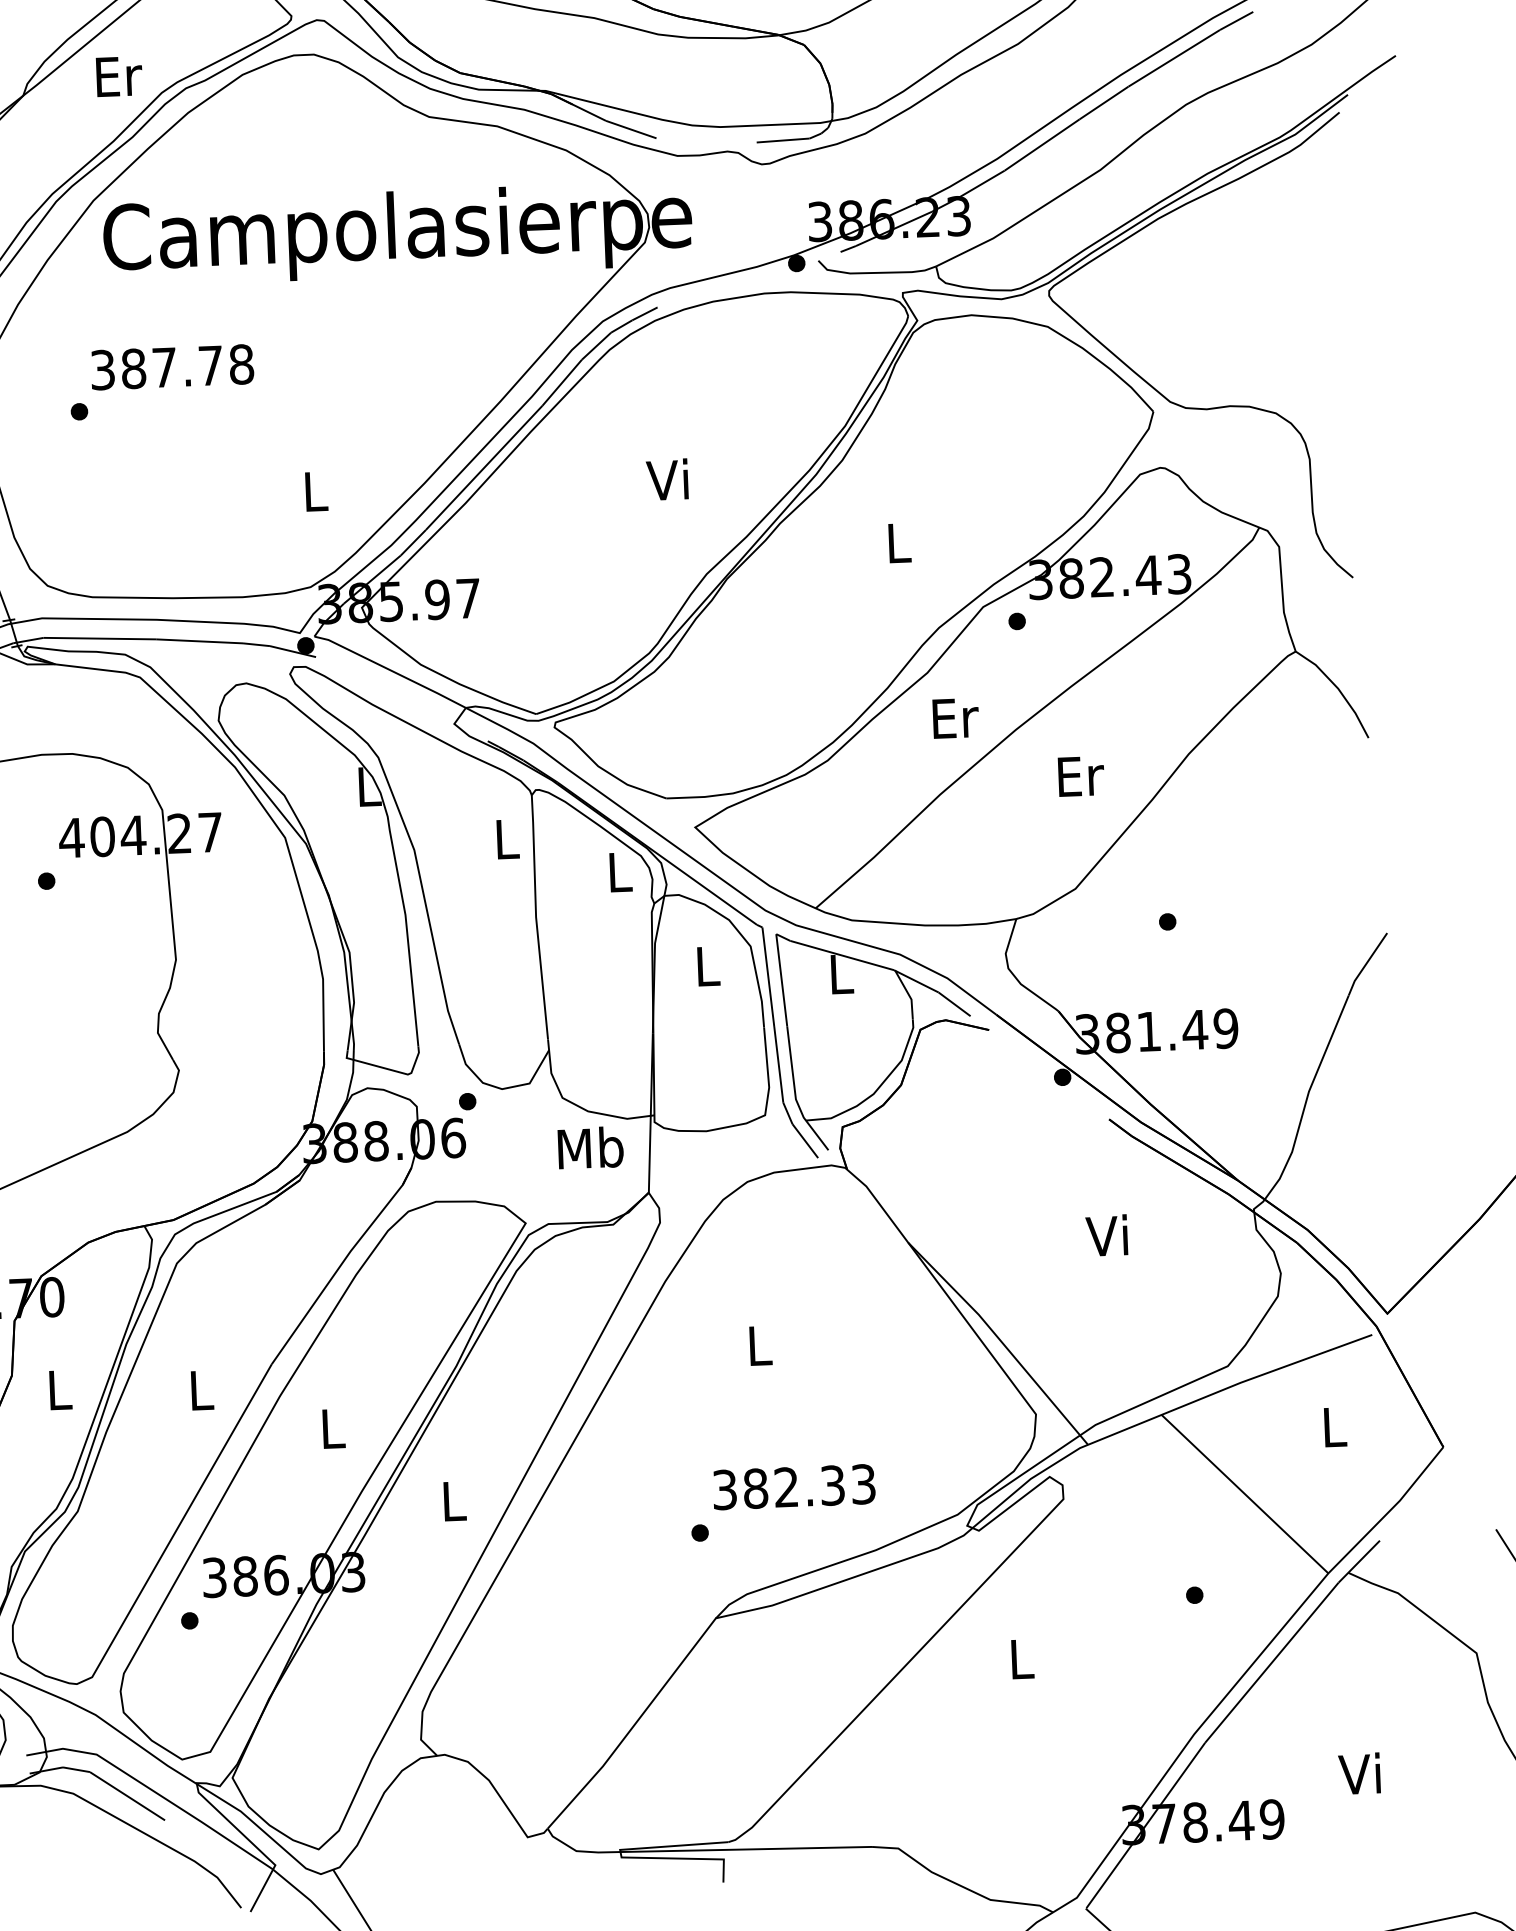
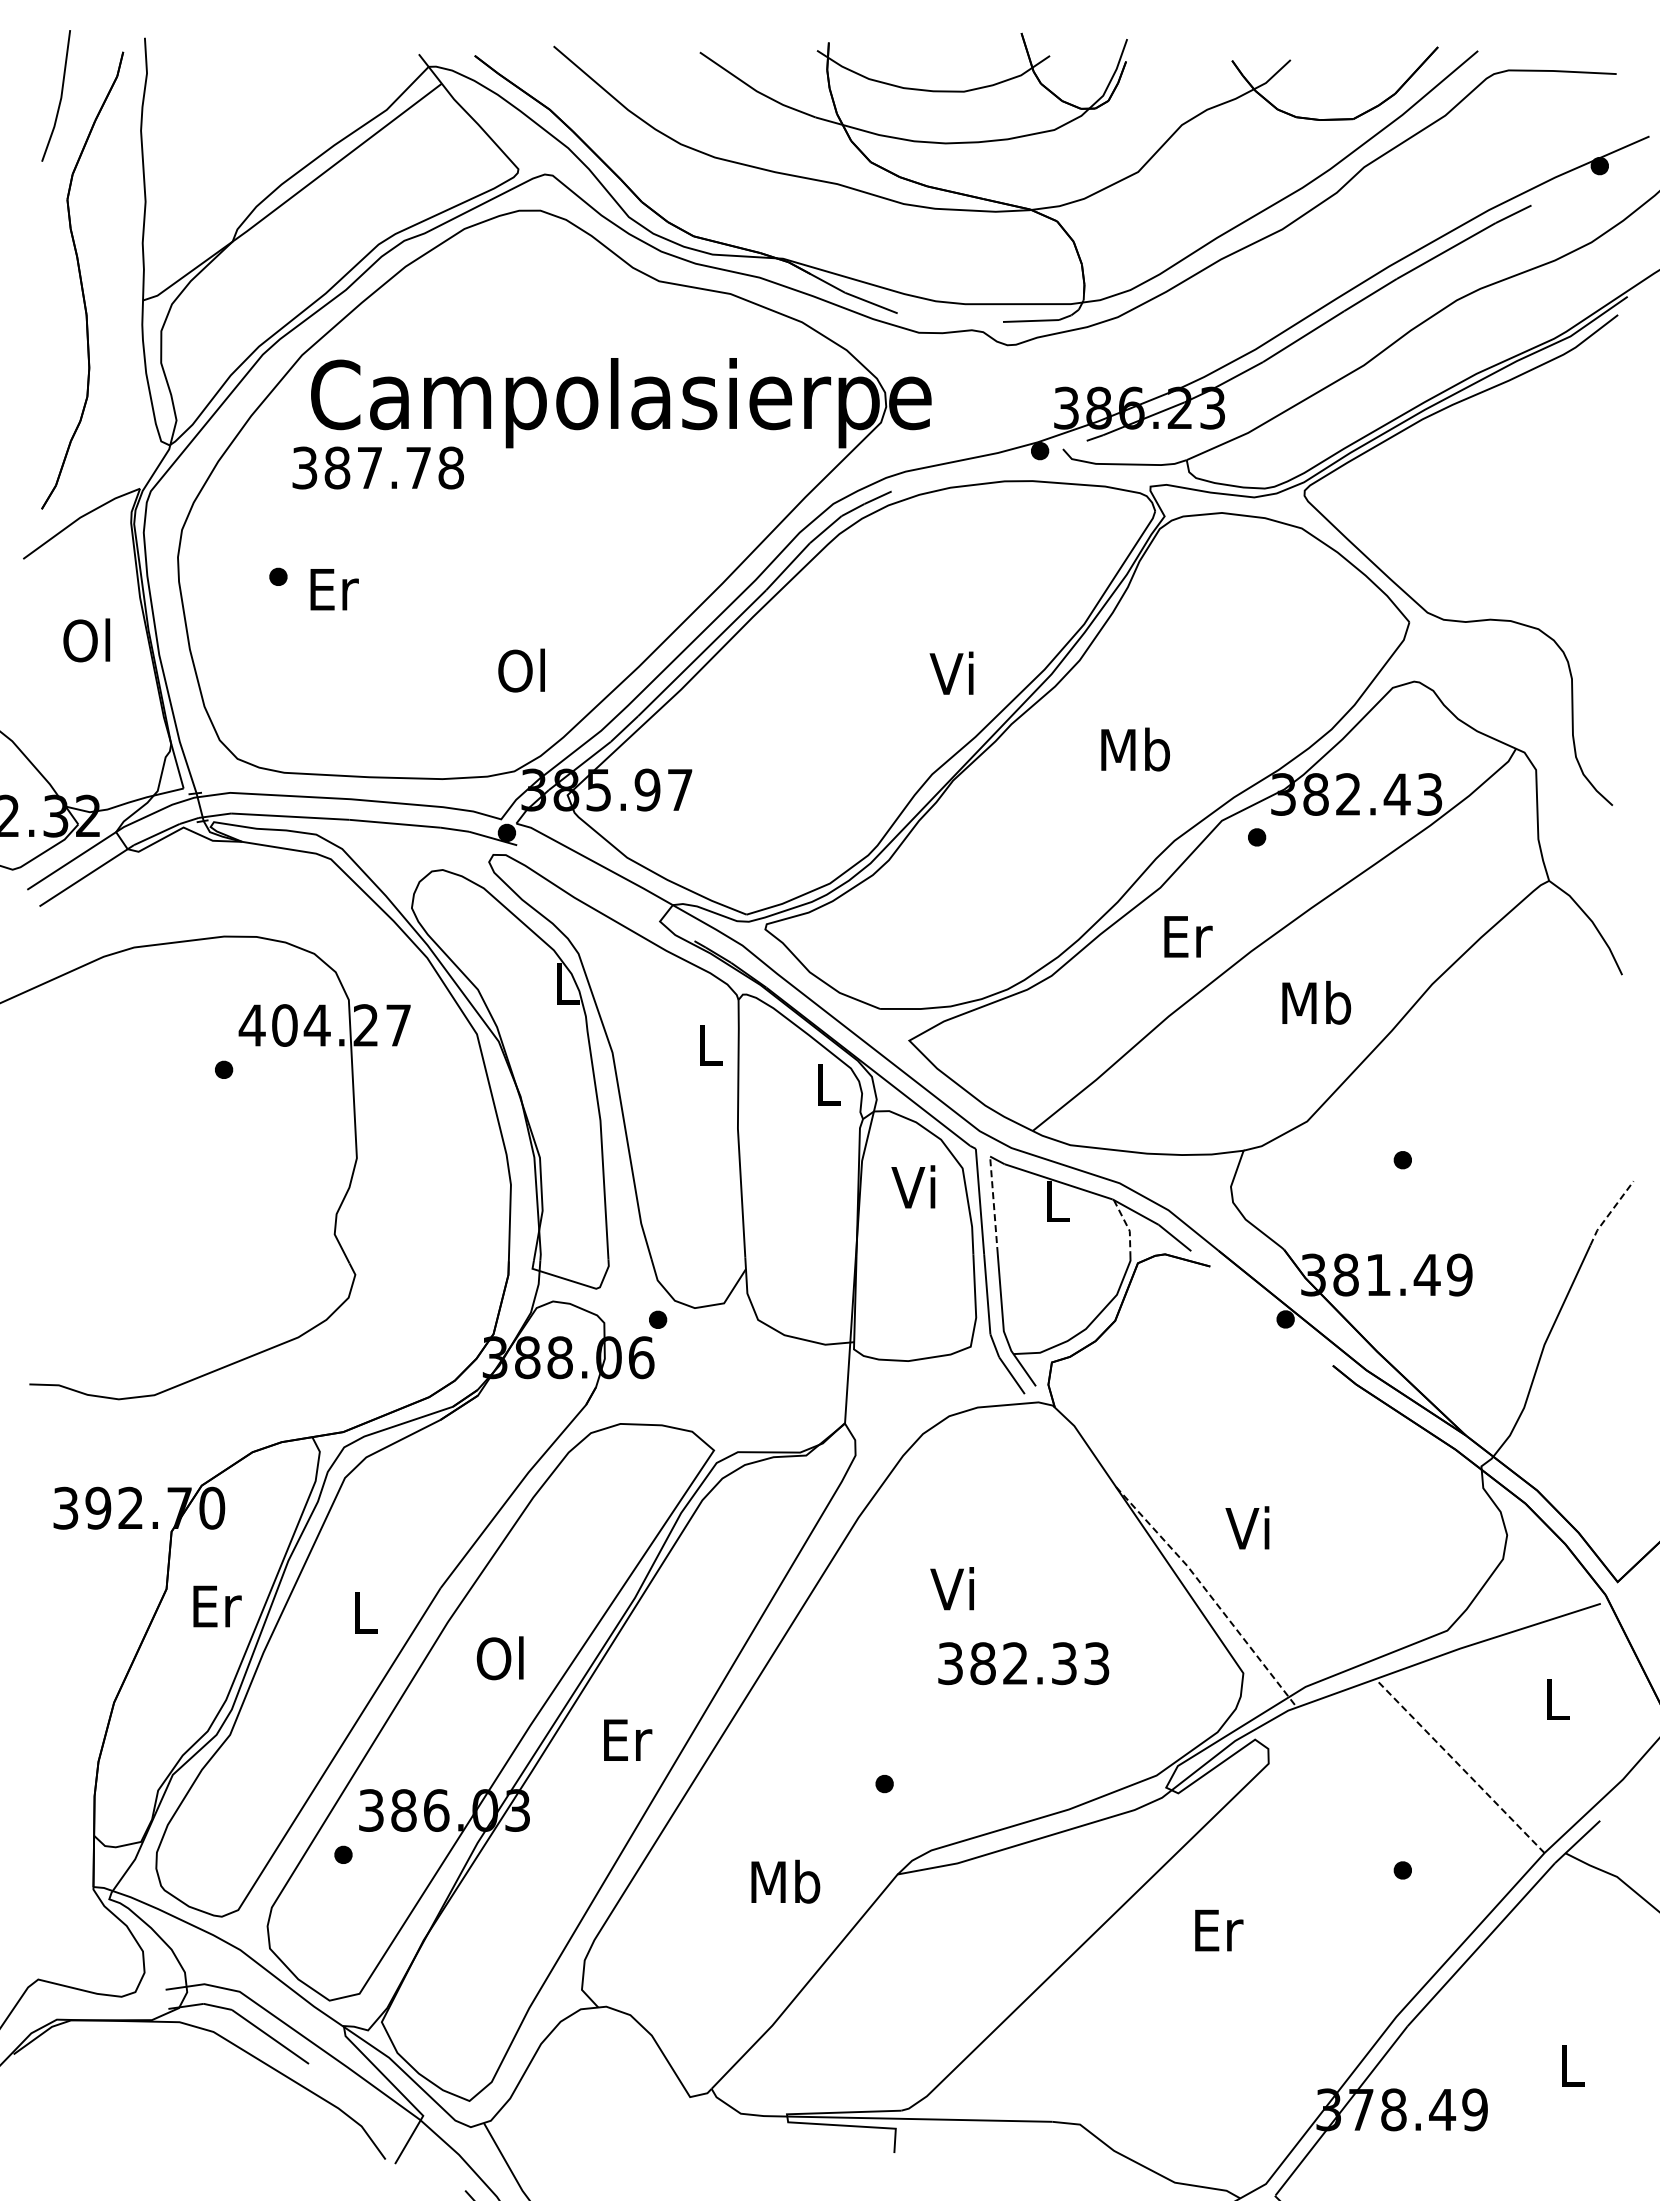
text: (119, 76) -> (334, 589), moved
text: (171, 366) -> (377, 467), moved
text: (667, 478) -> (951, 672), moved
text: (313, 491) -> (521, 670), L -> Ol
text: (898, 542) -> (1135, 749), L -> Mb
text: (1079, 775) -> (1316, 1002), Er -> Mb
line: (1366, 963) -> (1610, 1212), solid -> dashed
text: (704, 965) -> (913, 1186), L -> Vi
line: (781, 980) -> (993, 1205), solid -> dashed
line: (909, 994) -> (1127, 1225), solid -> dashed
text: (590, 1147) -> (785, 1881), moved
text: (1106, 1235) -> (1247, 1527), moved
line: (1000, 1341) -> (1209, 1594), solid -> dashed
text: (756, 1345) -> (951, 1588), L -> Vi
text: (60, 1390) -> (217, 1606), L -> Er
text: (330, 1428) -> (499, 1658), L -> Ol
text: (794, 1487) -> (1023, 1663), moved
line: (1244, 1493) -> (1459, 1765), solid -> dashed
text: (455, 1500) -> (628, 1739), L -> Er
text: (1023, 1659) -> (1219, 1930), L -> Er
text: (1359, 1772) -> (1568, 2064), Vi -> L

